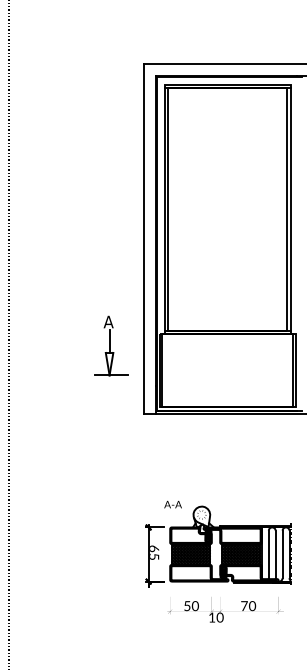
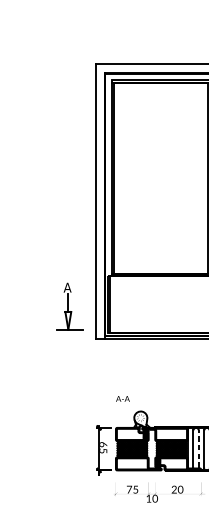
part: (111, 345) -> (69, 306), moved
text: (172, 504) -> (122, 398), moved
line: (275, 554) -> (198, 449), solid -> dashed
text: (244, 605) -> (174, 489), 70 -> 20
text: (191, 606) -> (132, 489), 50 -> 75

